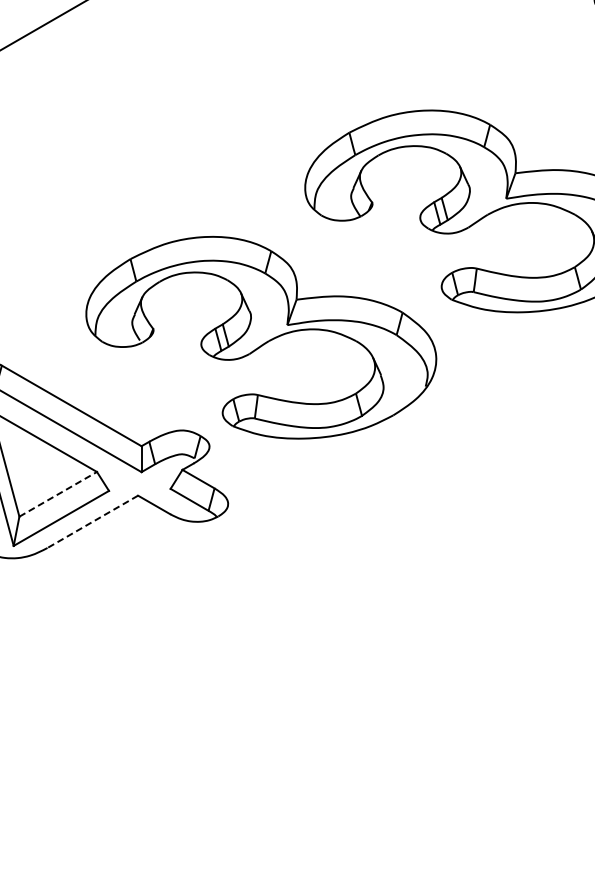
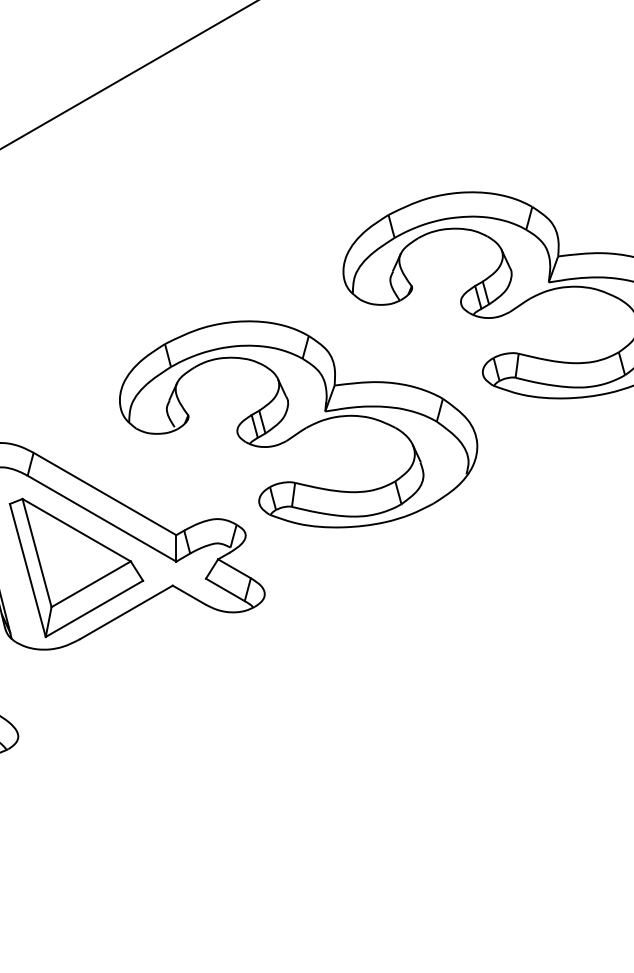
line: (58, 494) -> (91, 584), dashed -> solid
line: (92, 521) -> (126, 612), dashed -> solid

